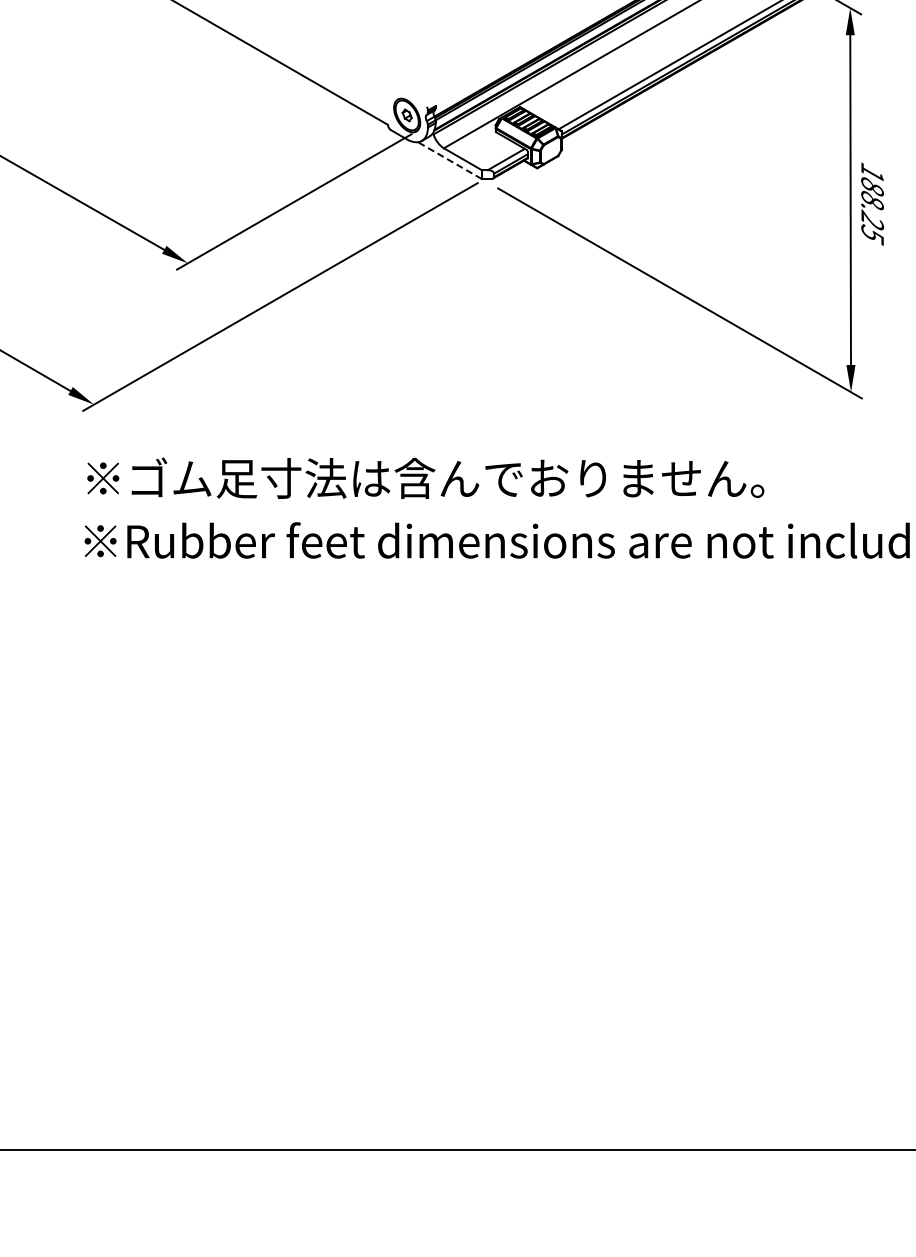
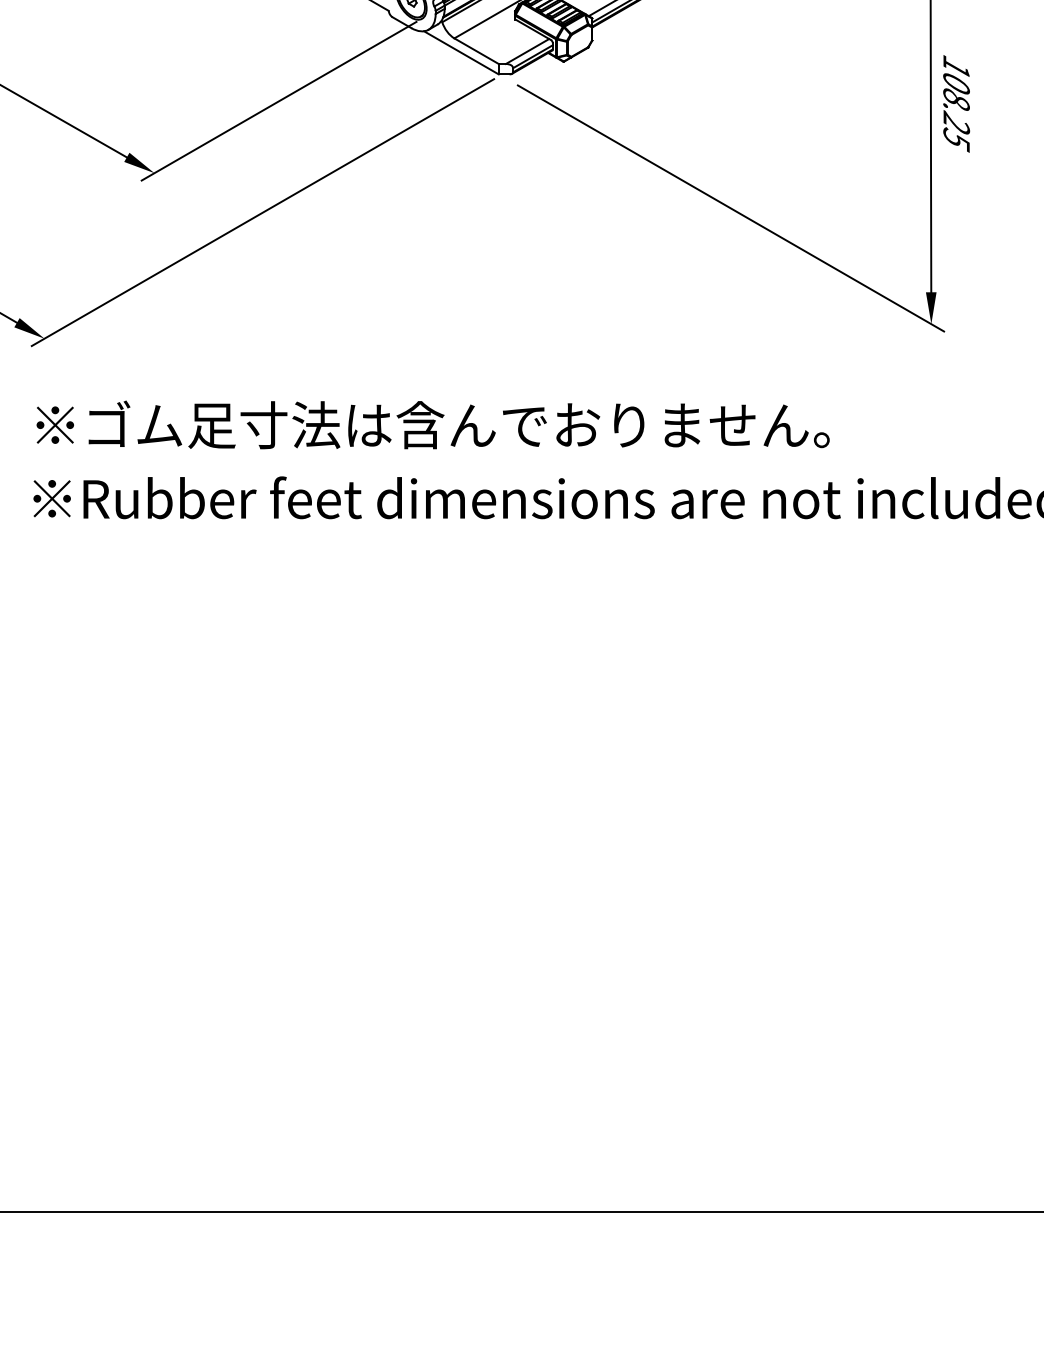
line: (449, 160) -> (460, 52), dashed -> solid
text: (871, 186) -> (955, 83), 188.25 -> 108.25

